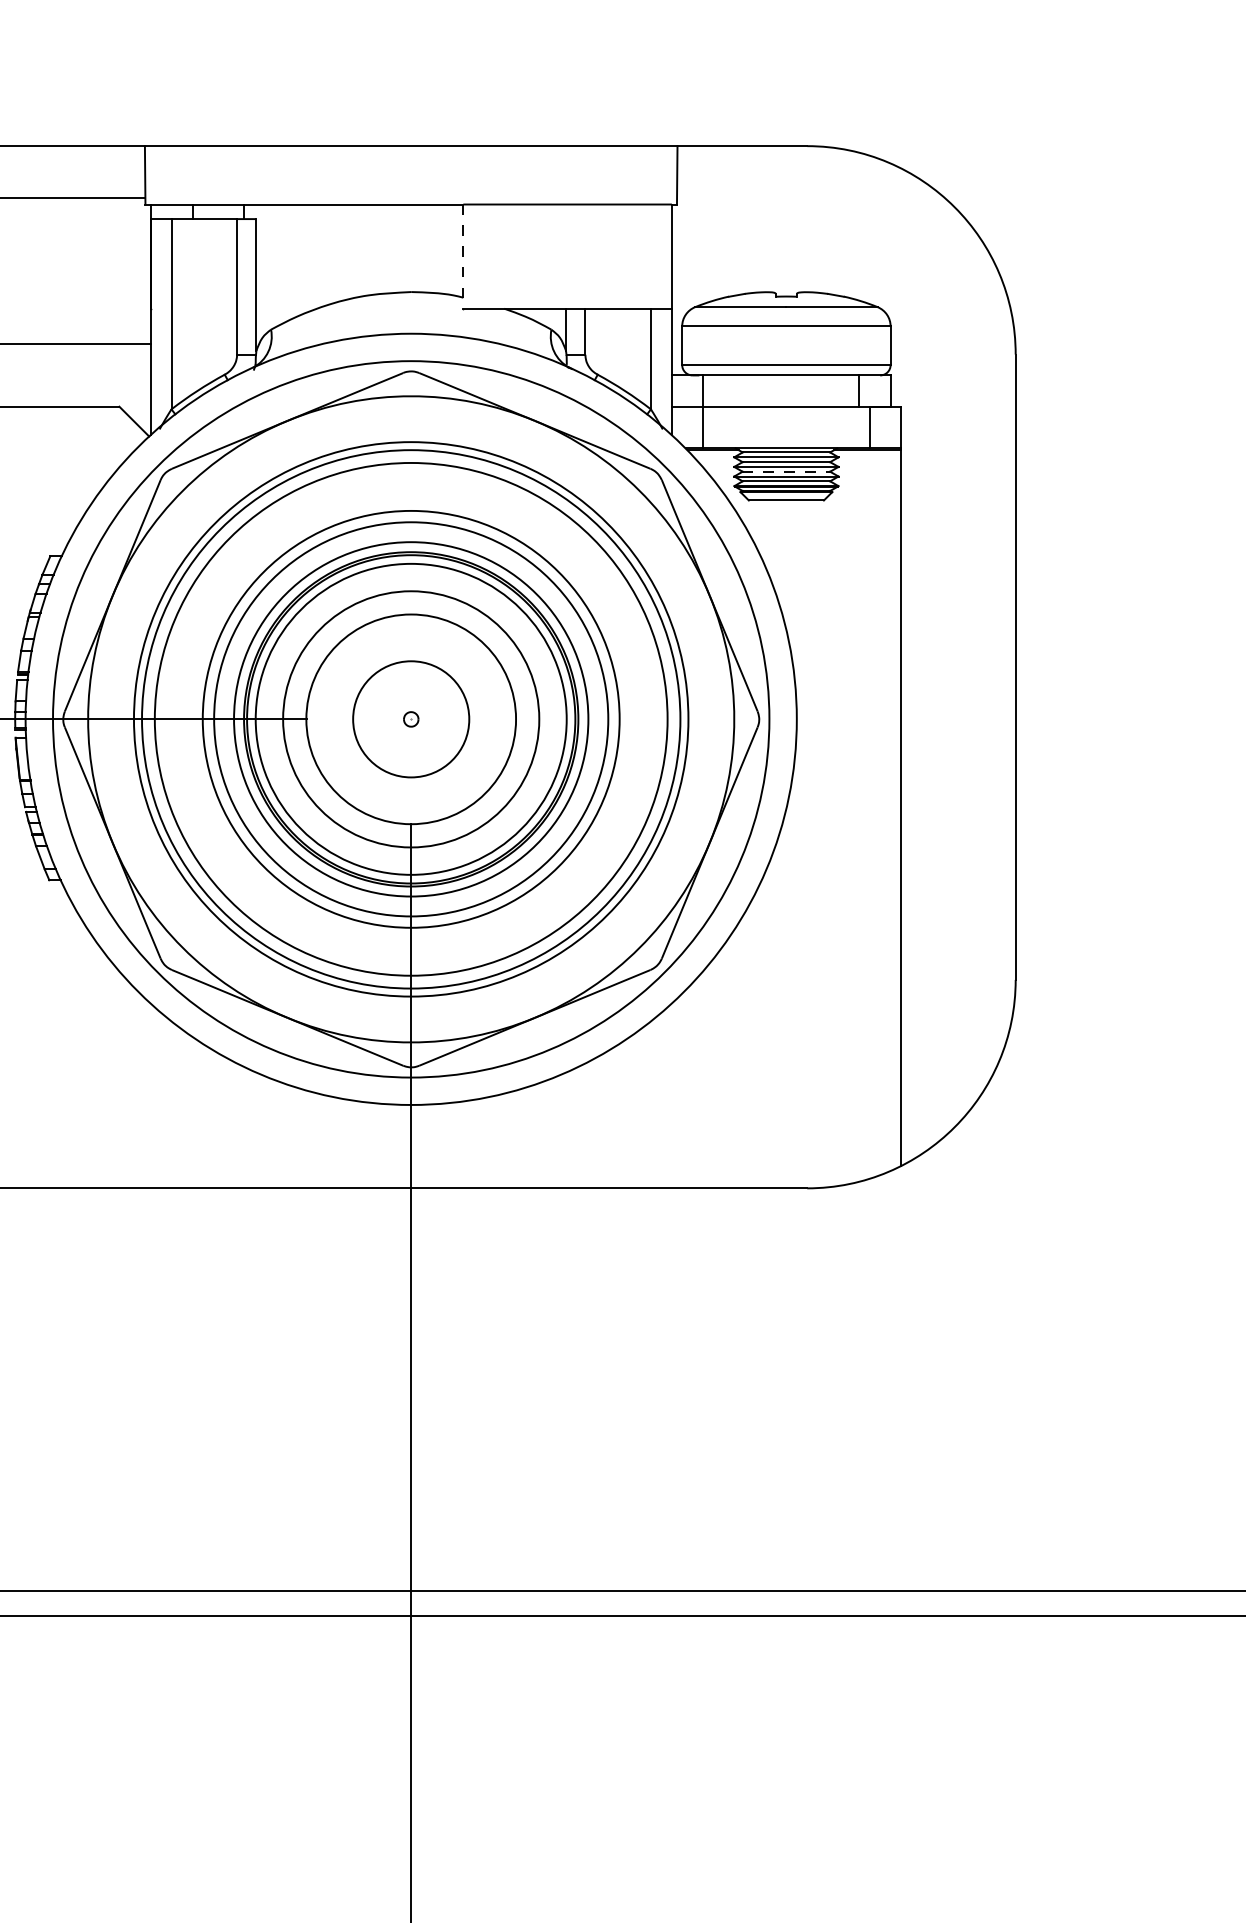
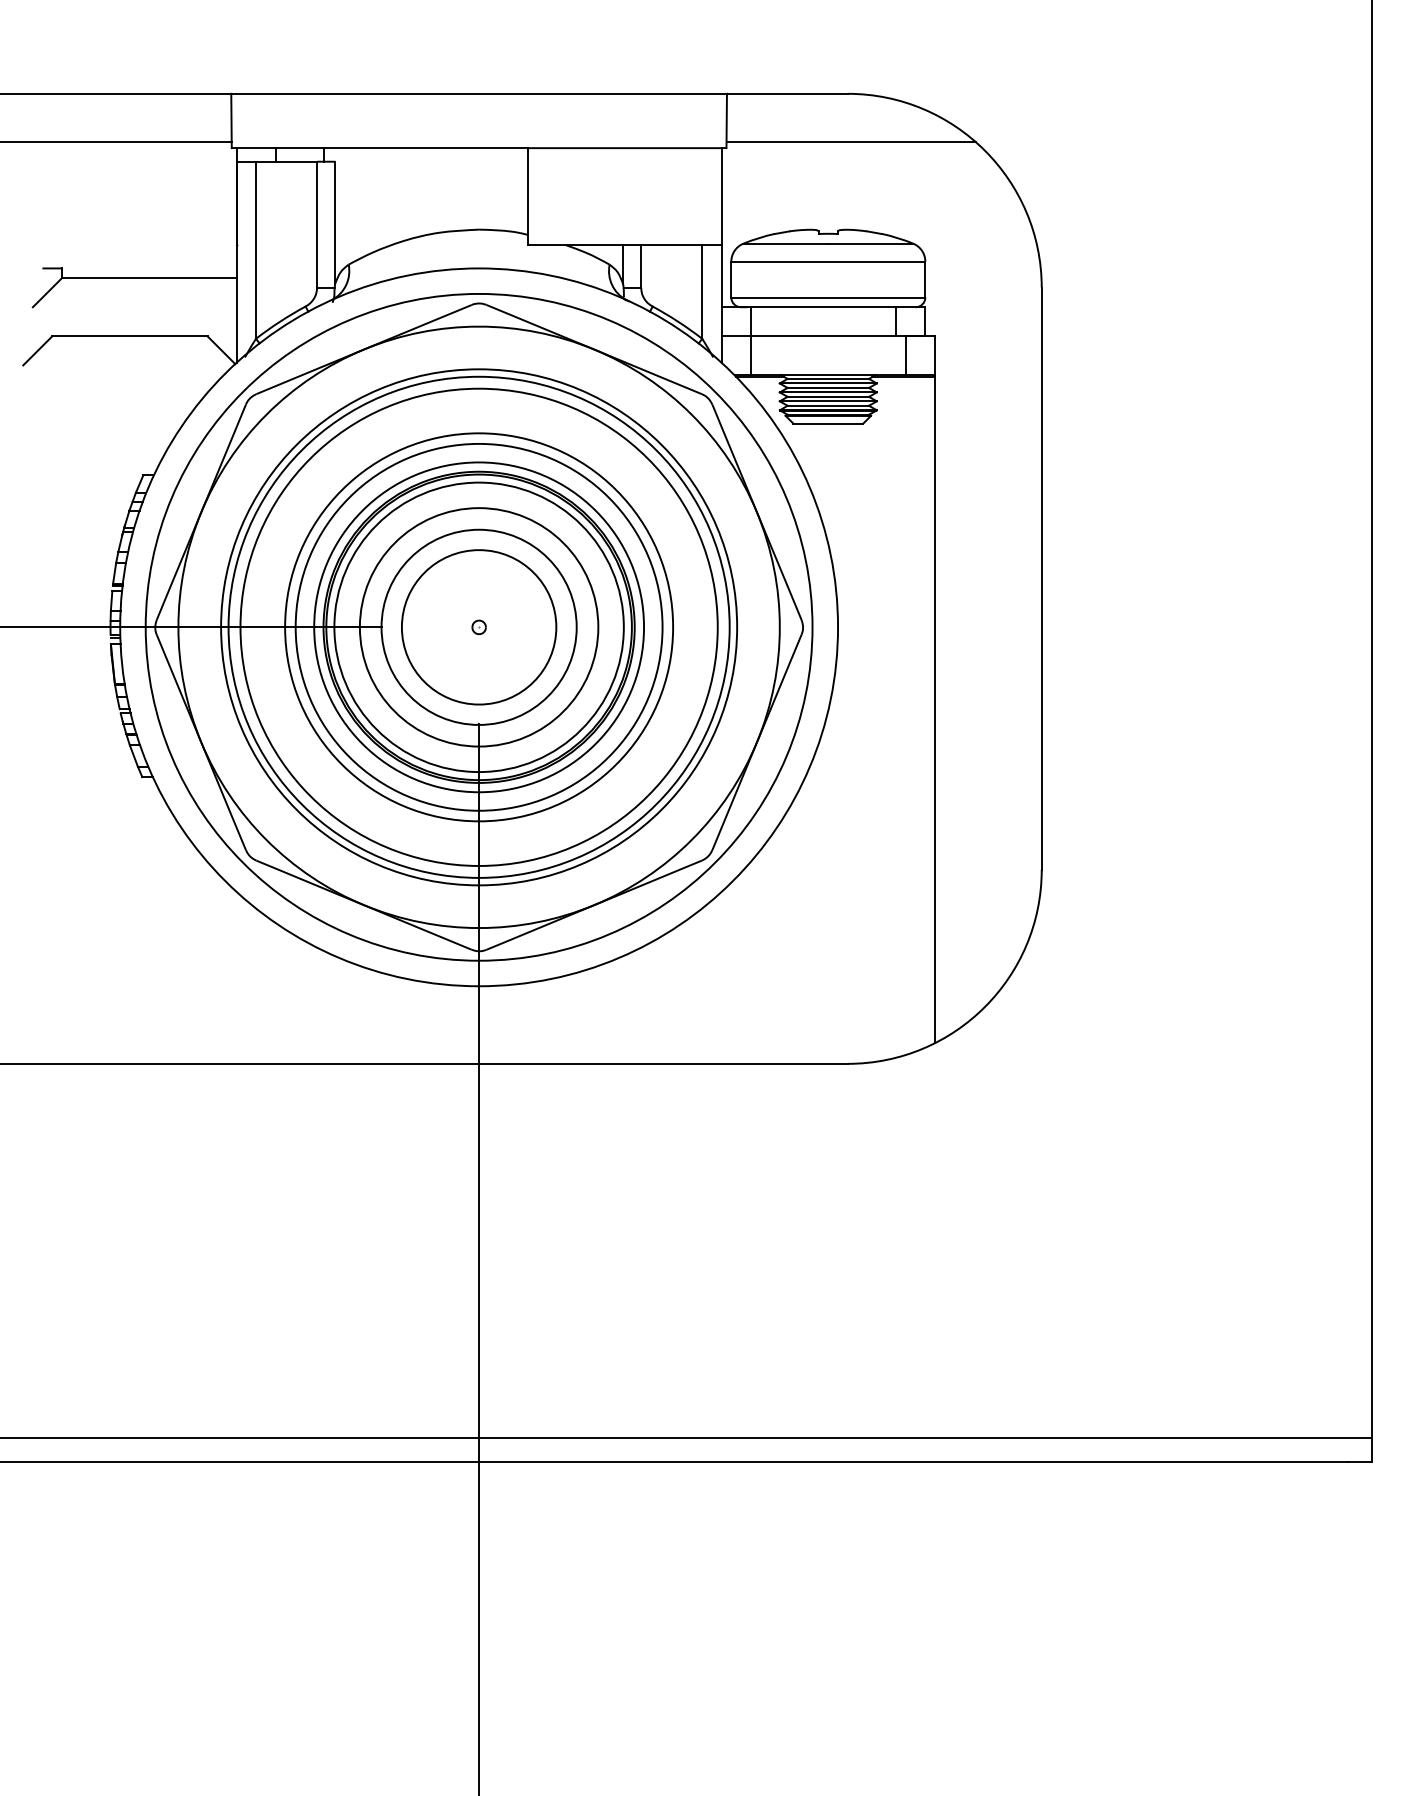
line: (811, 198) -> (851, 142), added
line: (463, 256) -> (527, 196), dashed -> solid
line: (786, 471) -> (828, 396), dashed -> solid
circle: (410, 719) -> (478, 627), size x1.43

